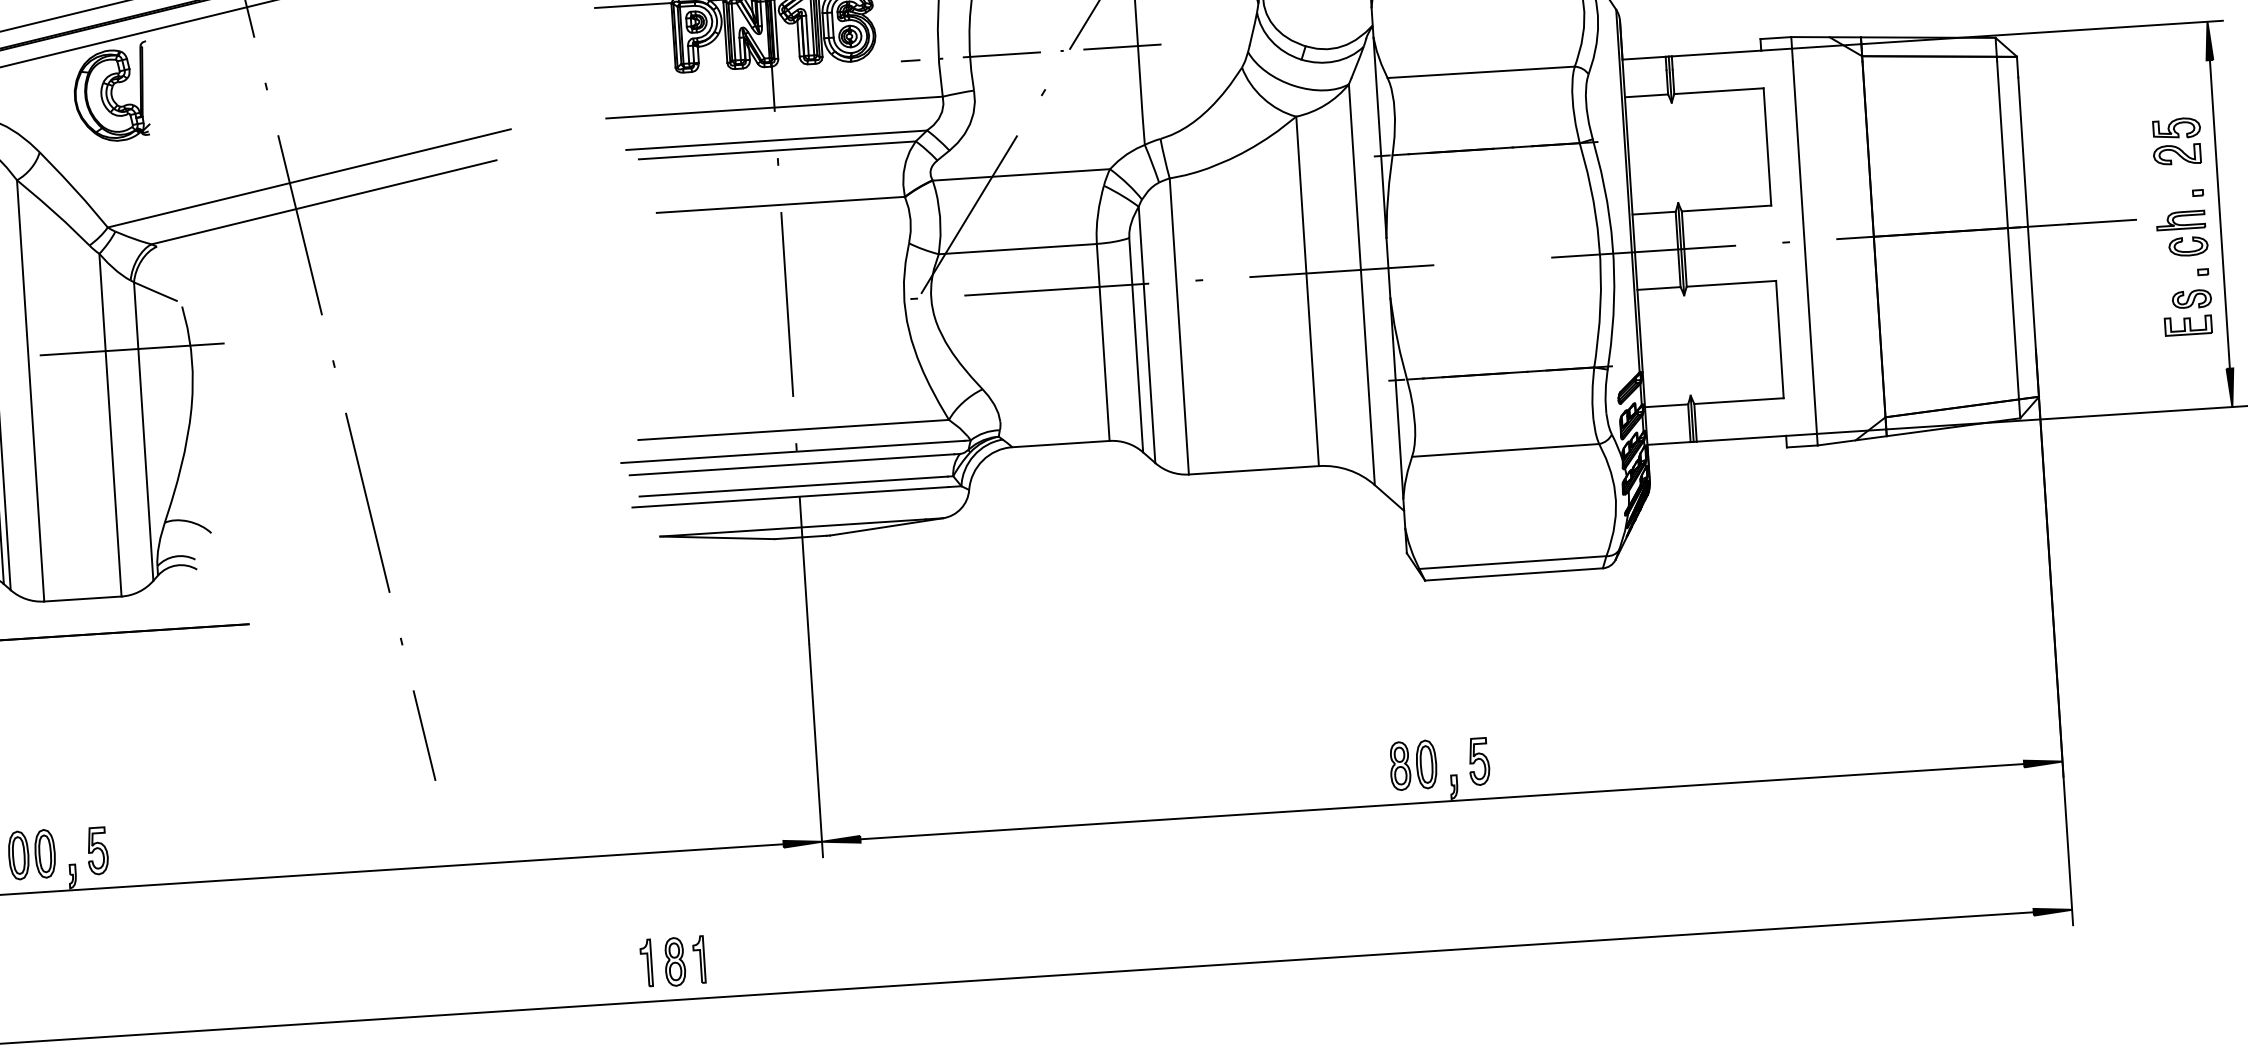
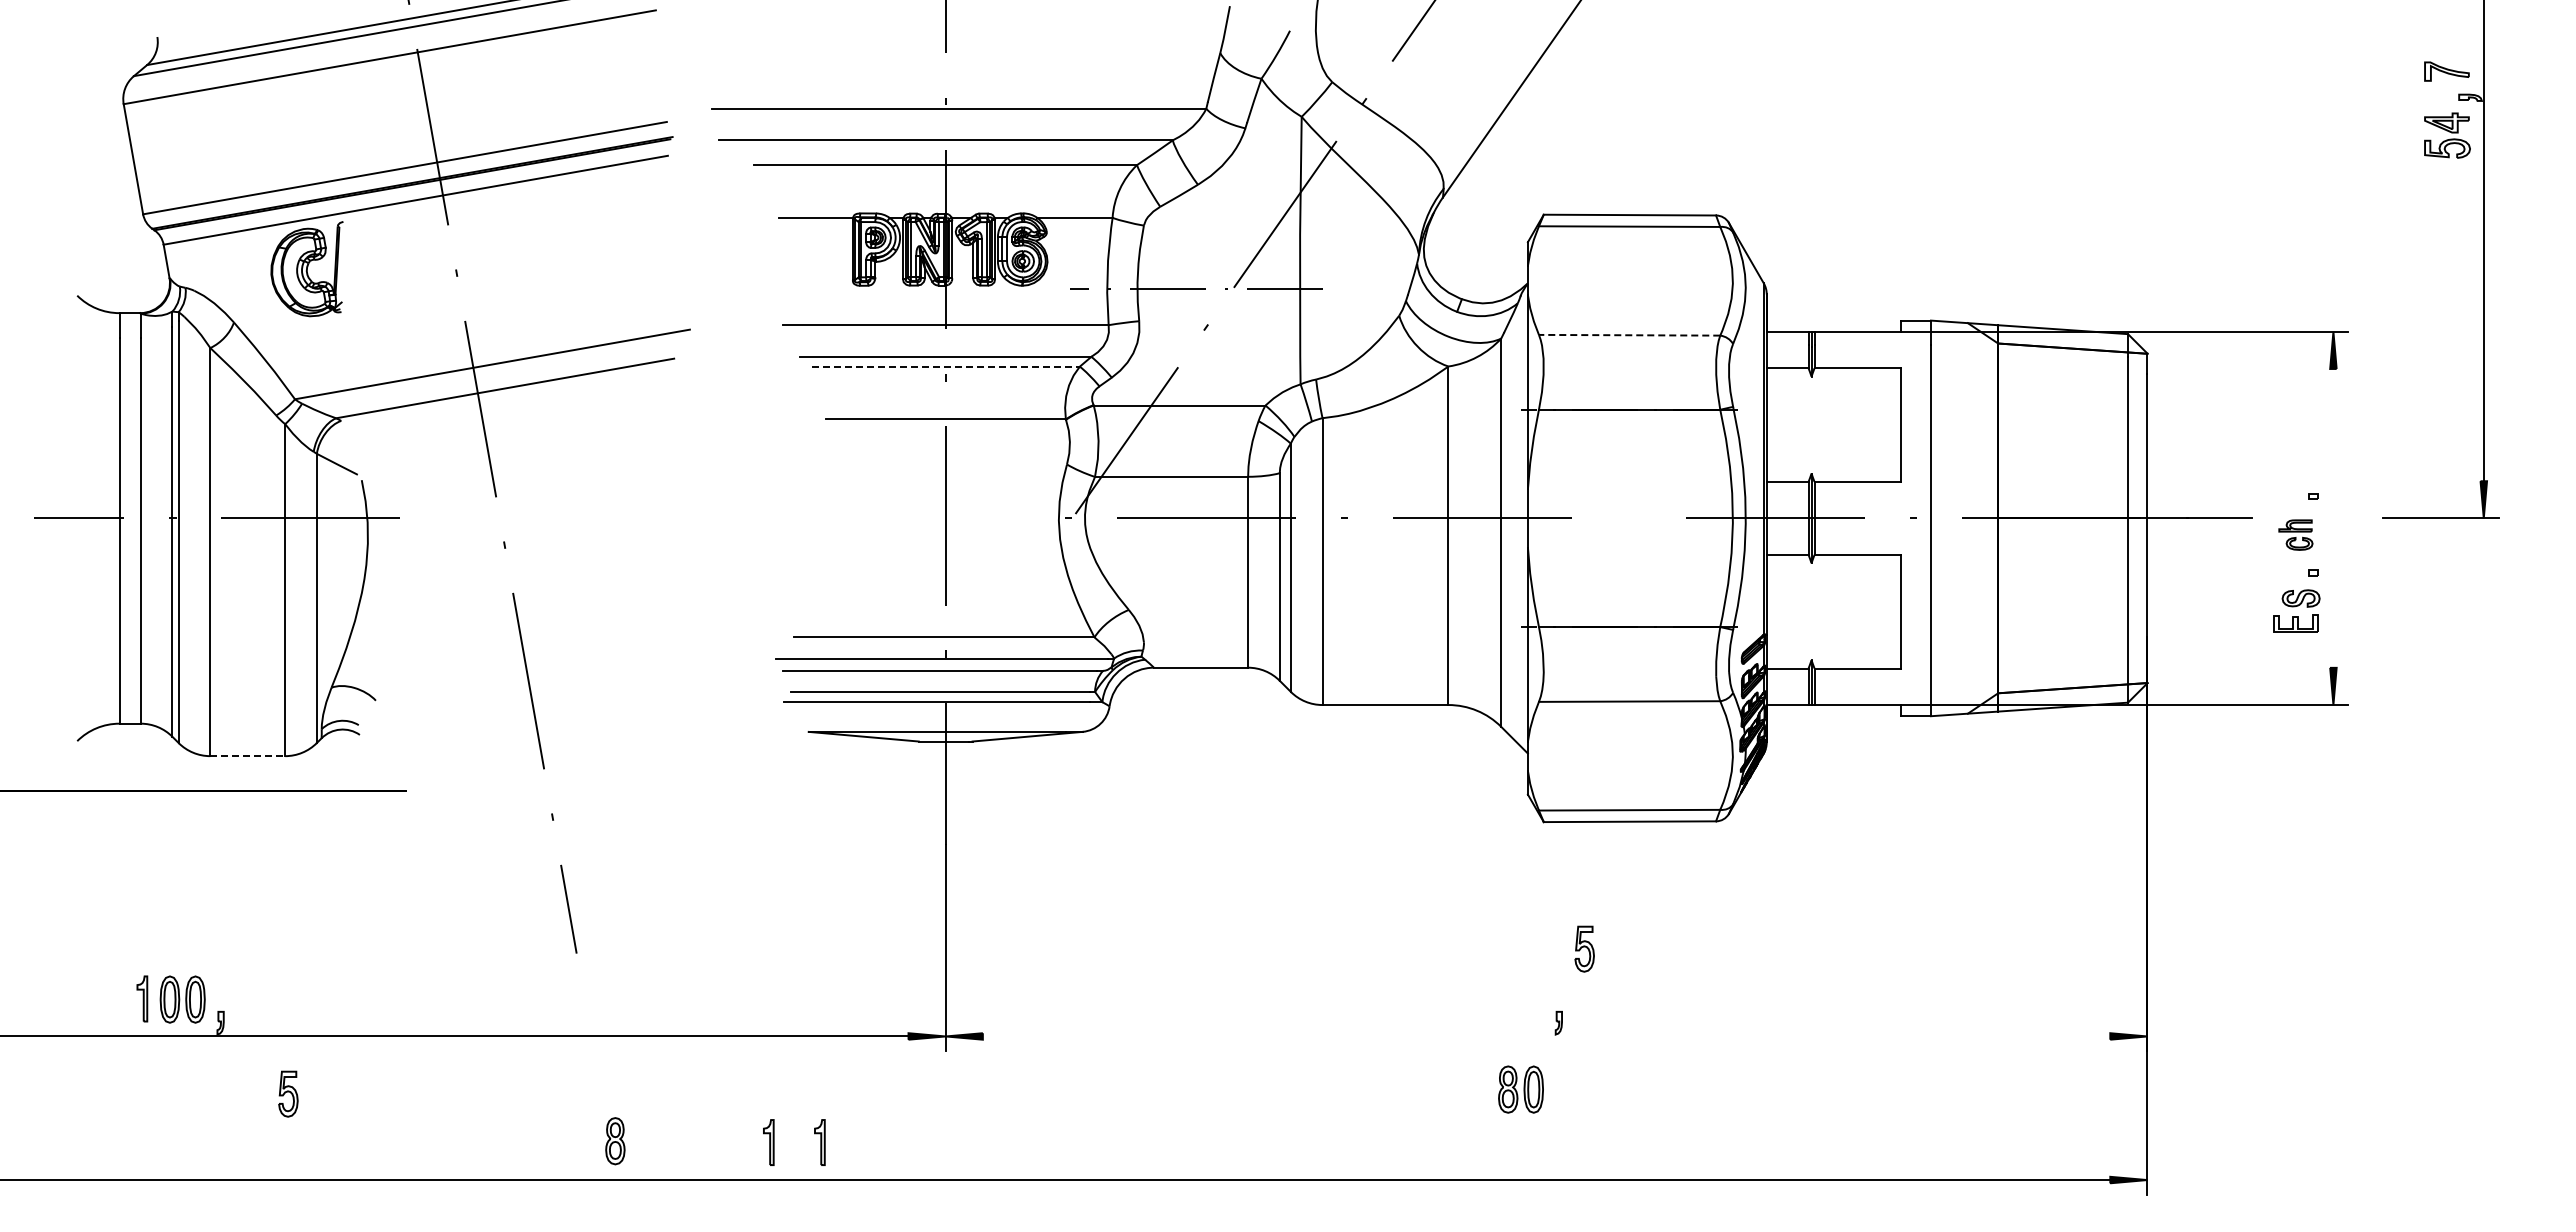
line: (1481, 72) -> (1629, 335), solid -> dashed
part: (2176, 141) -> (2296, 445), removed
line: (778, 150) -> (946, 366), solid -> dashed
line: (2219, 213) -> (2333, 517), removed
part: (2181, 234) -> (2295, 535), size x0.7
line: (83, 599) -> (248, 756), solid -> dashed
part: (1478, 760) -> (1584, 948), moved
part: (1412, 765) -> (1520, 1089), moved
line: (1442, 801) -> (1546, 1036), removed
part: (97, 850) -> (288, 1093), moved
part: (675, 962) -> (615, 1141), moved

